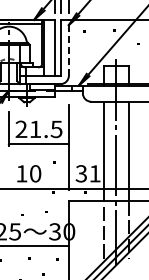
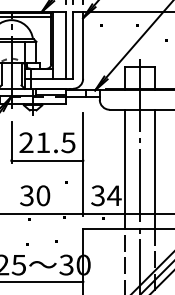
line: (68, 47) -> (82, 45), dashed -> solid
text: (21, 173) -> (26, 195), 10 -> 30
text: (95, 173) -> (114, 195), 31 -> 34

